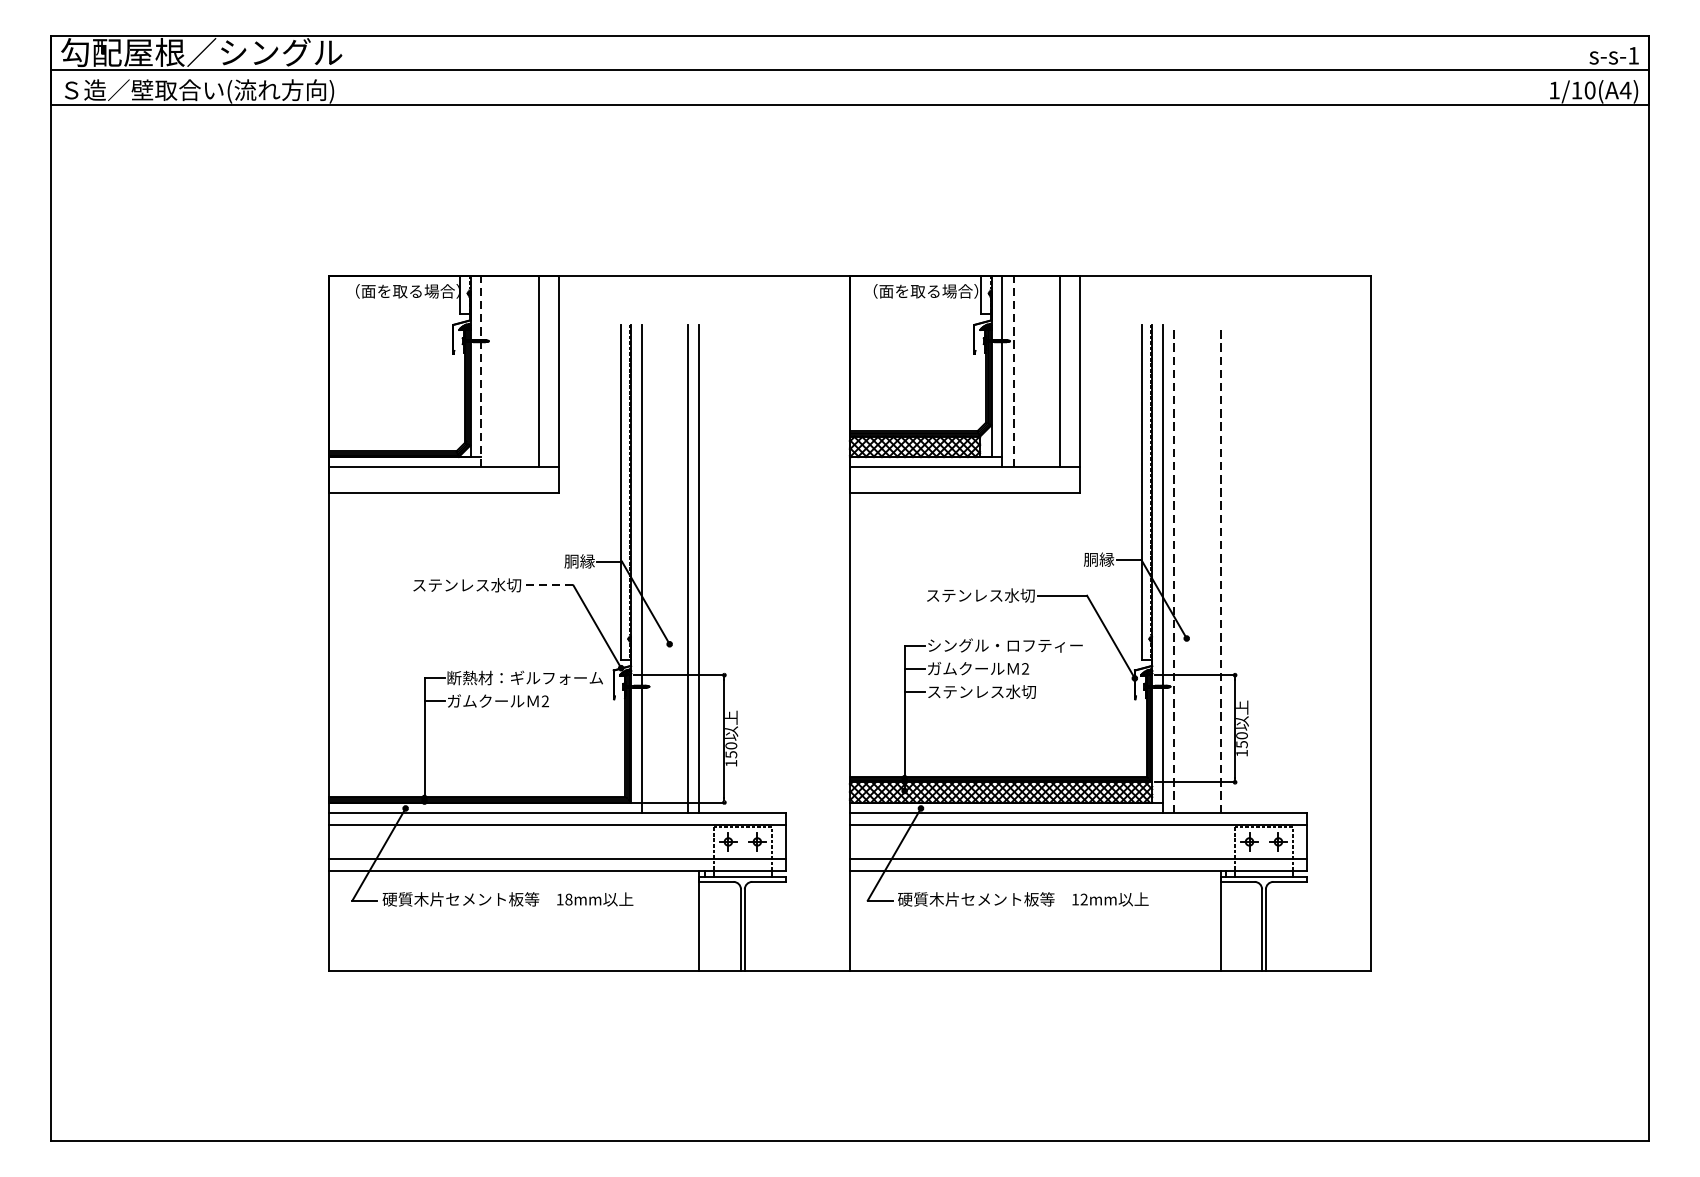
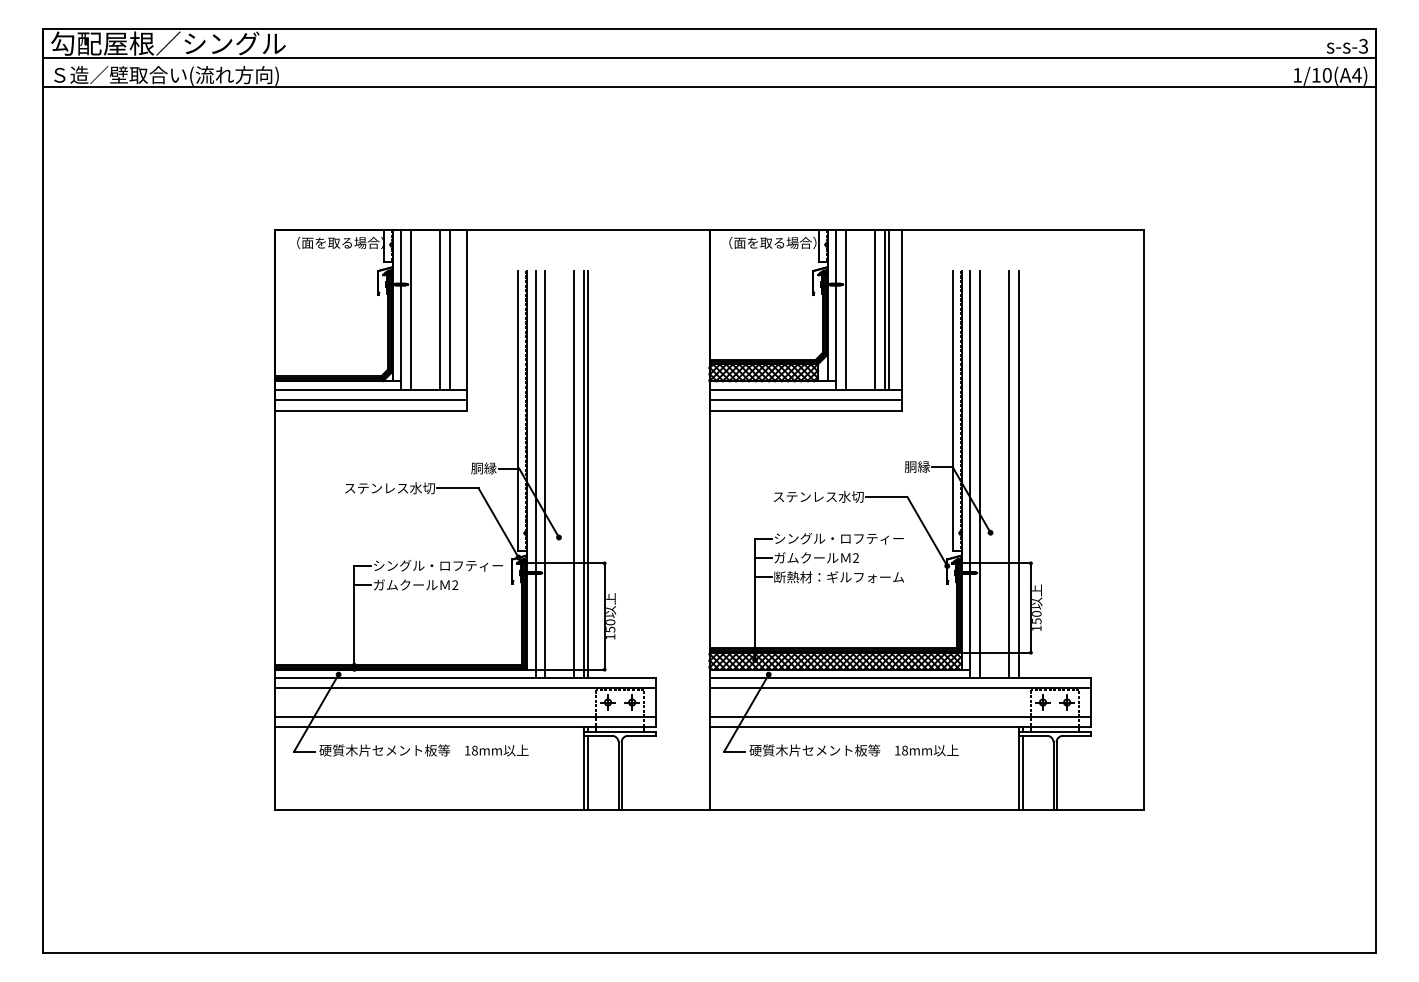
text: (1633, 54) -> (1363, 45), s-s-1 -> s-s-3
line: (480, 371) -> (401, 309), dashed -> solid
line: (492, 371) -> (411, 309), added
line: (527, 371) -> (440, 309), added
line: (1014, 371) -> (846, 309), dashed -> solid
line: (1048, 371) -> (875, 309), added
line: (1065, 371) -> (889, 309), added
line: (443, 478) -> (370, 399), added
line: (965, 478) -> (805, 399), added
line: (653, 568) -> (545, 474), added
line: (705, 568) -> (588, 474), added
line: (1174, 568) -> (980, 474), dashed -> solid
line: (1209, 568) -> (1009, 474), added
line: (1220, 568) -> (1018, 474), dashed -> solid
line: (548, 585) -> (457, 488), dashed -> solid
text: (525, 677) -> (438, 565), 断熱材：ギルフォーム -> シングル・ロフティー
text: (1004, 692) -> (838, 577), ステンレス水切 -> 断熱材：ギルフォーム
text: (1083, 899) -> (904, 750), 12mm -> 18mm
line: (705, 925) -> (588, 772), added
line: (1226, 925) -> (1023, 772), added

